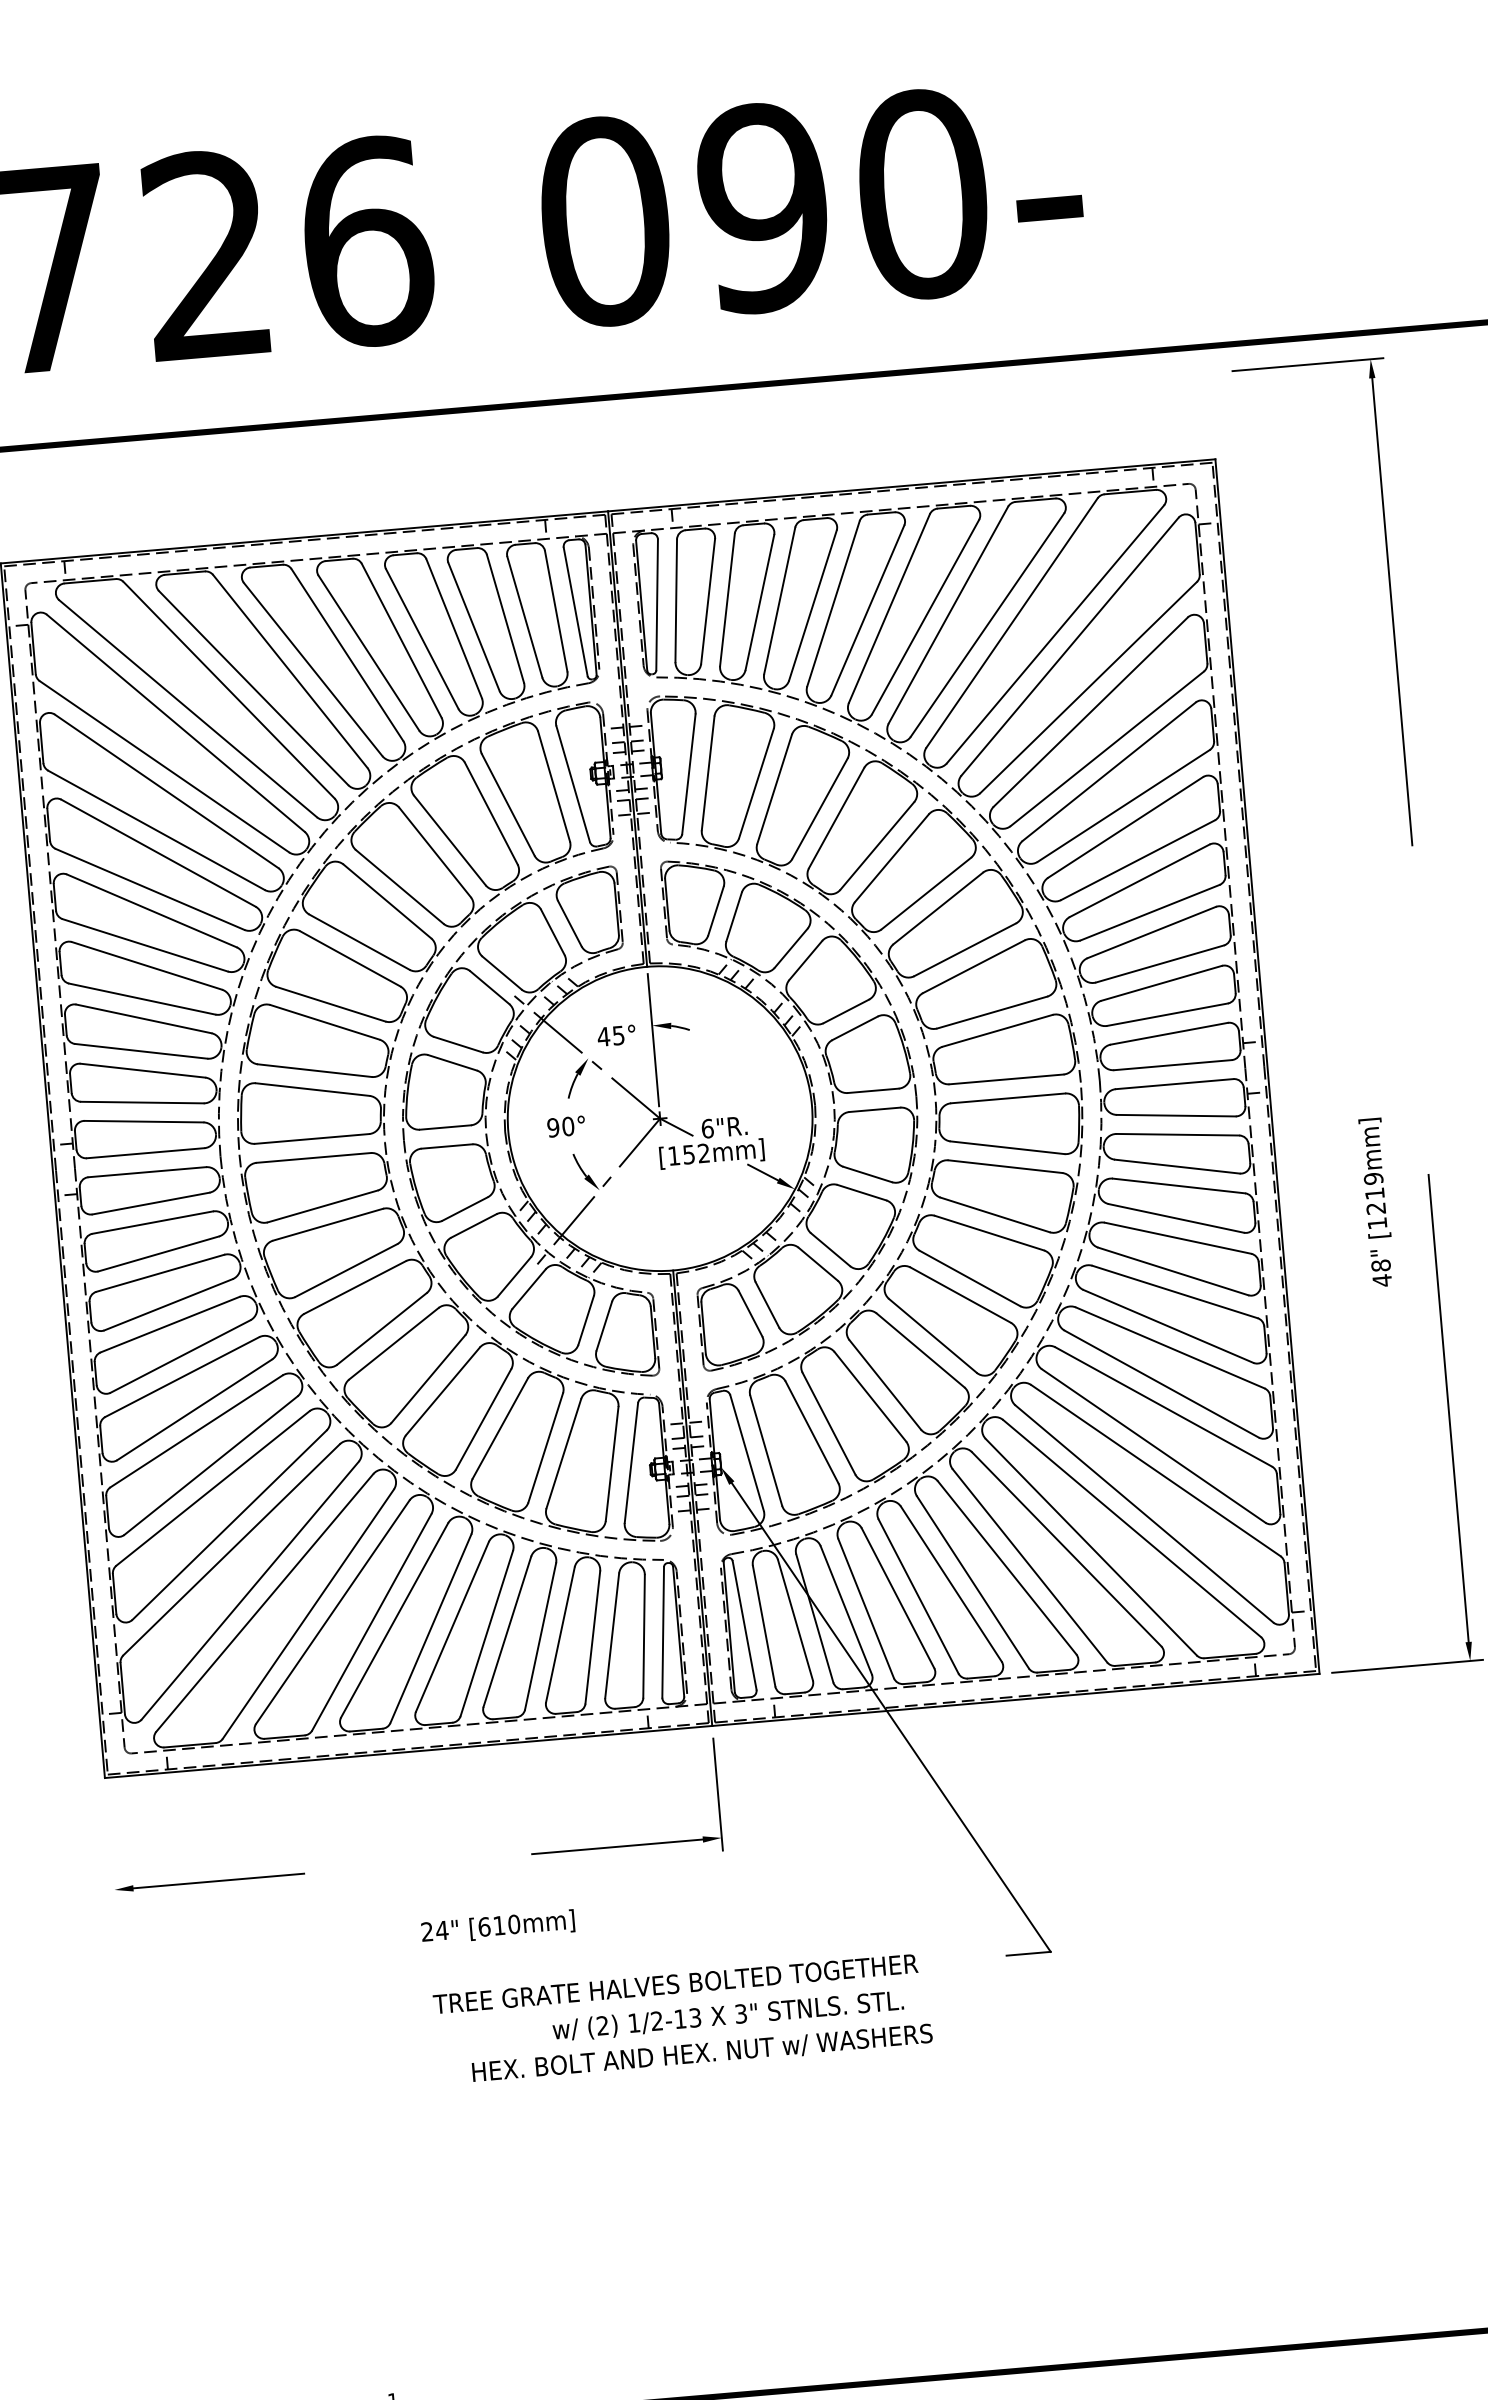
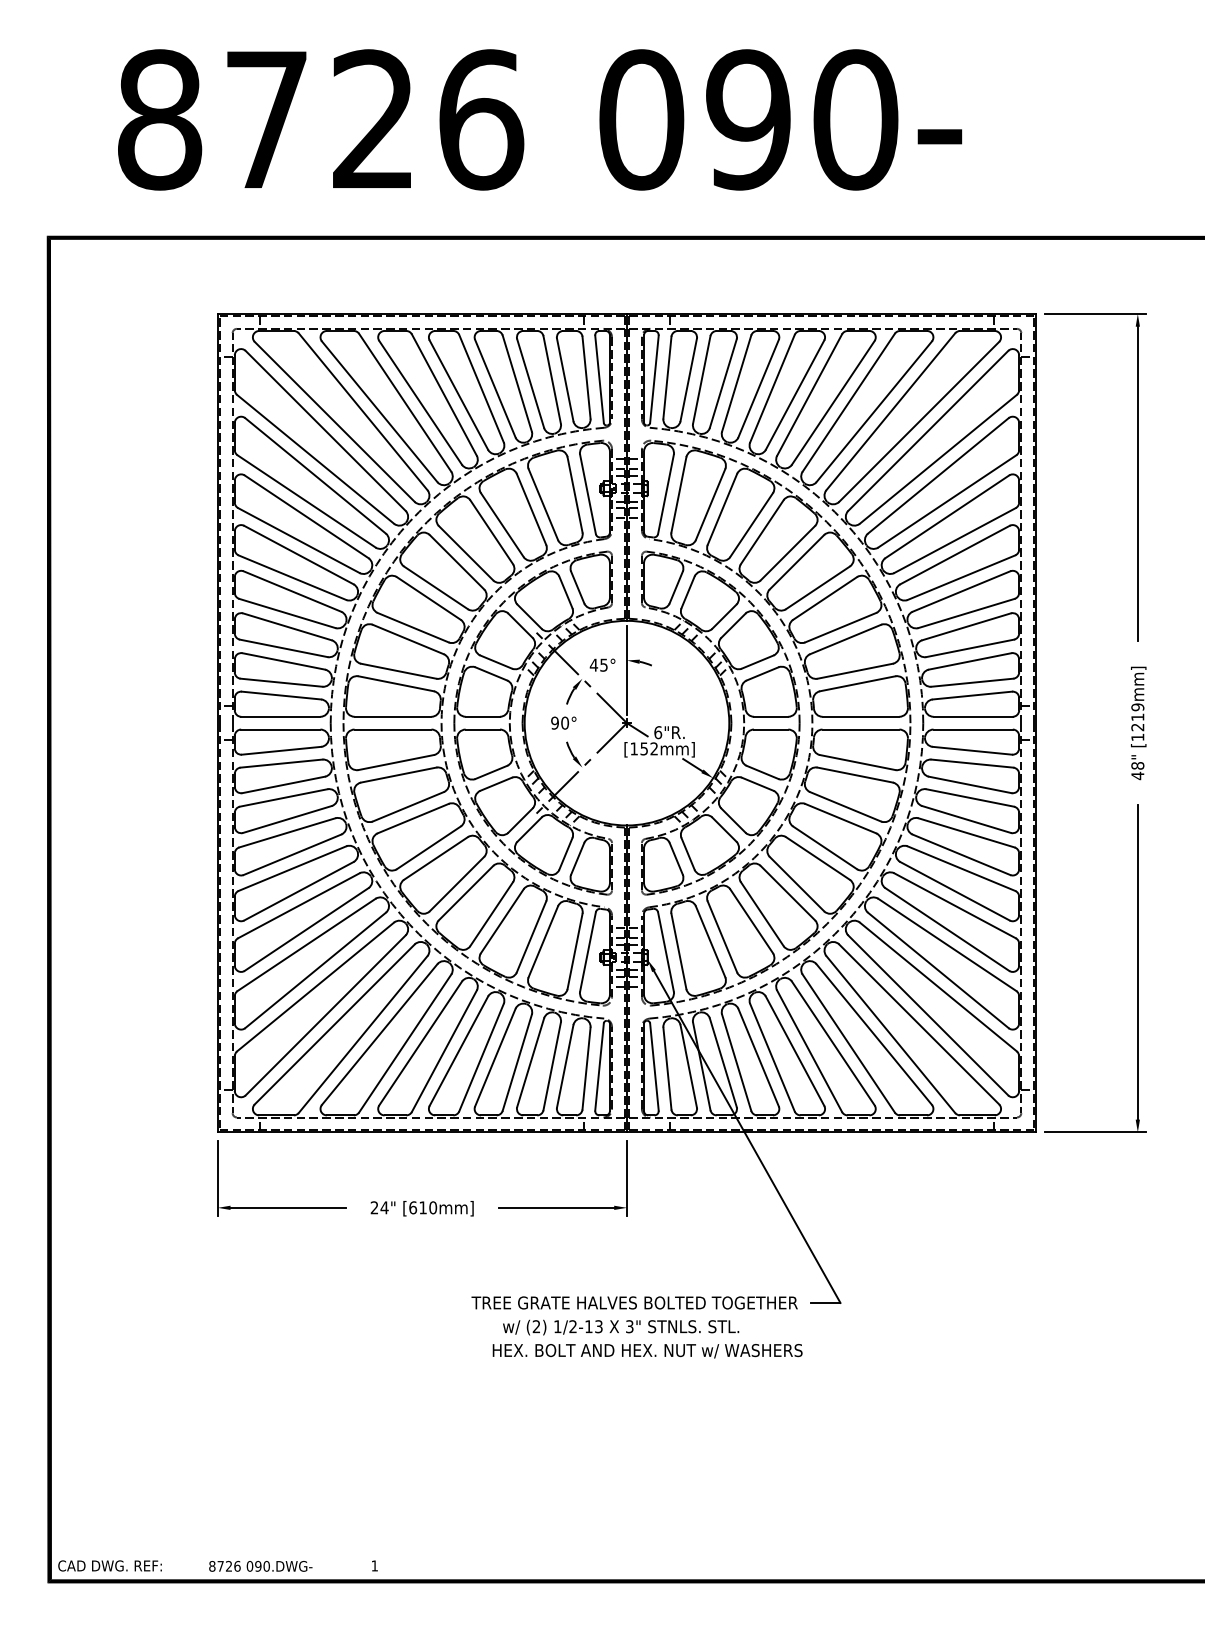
part: (1390, 602) -> (1137, 477), moved
text: (1376, 1202) -> (1138, 723), moved
line: (110, 1846) -> (217, 1178), added
text: (497, 1926) -> (421, 1208), moved
text: (675, 1983) -> (634, 1302), moved
text: (702, 2054) -> (647, 1351), moved

